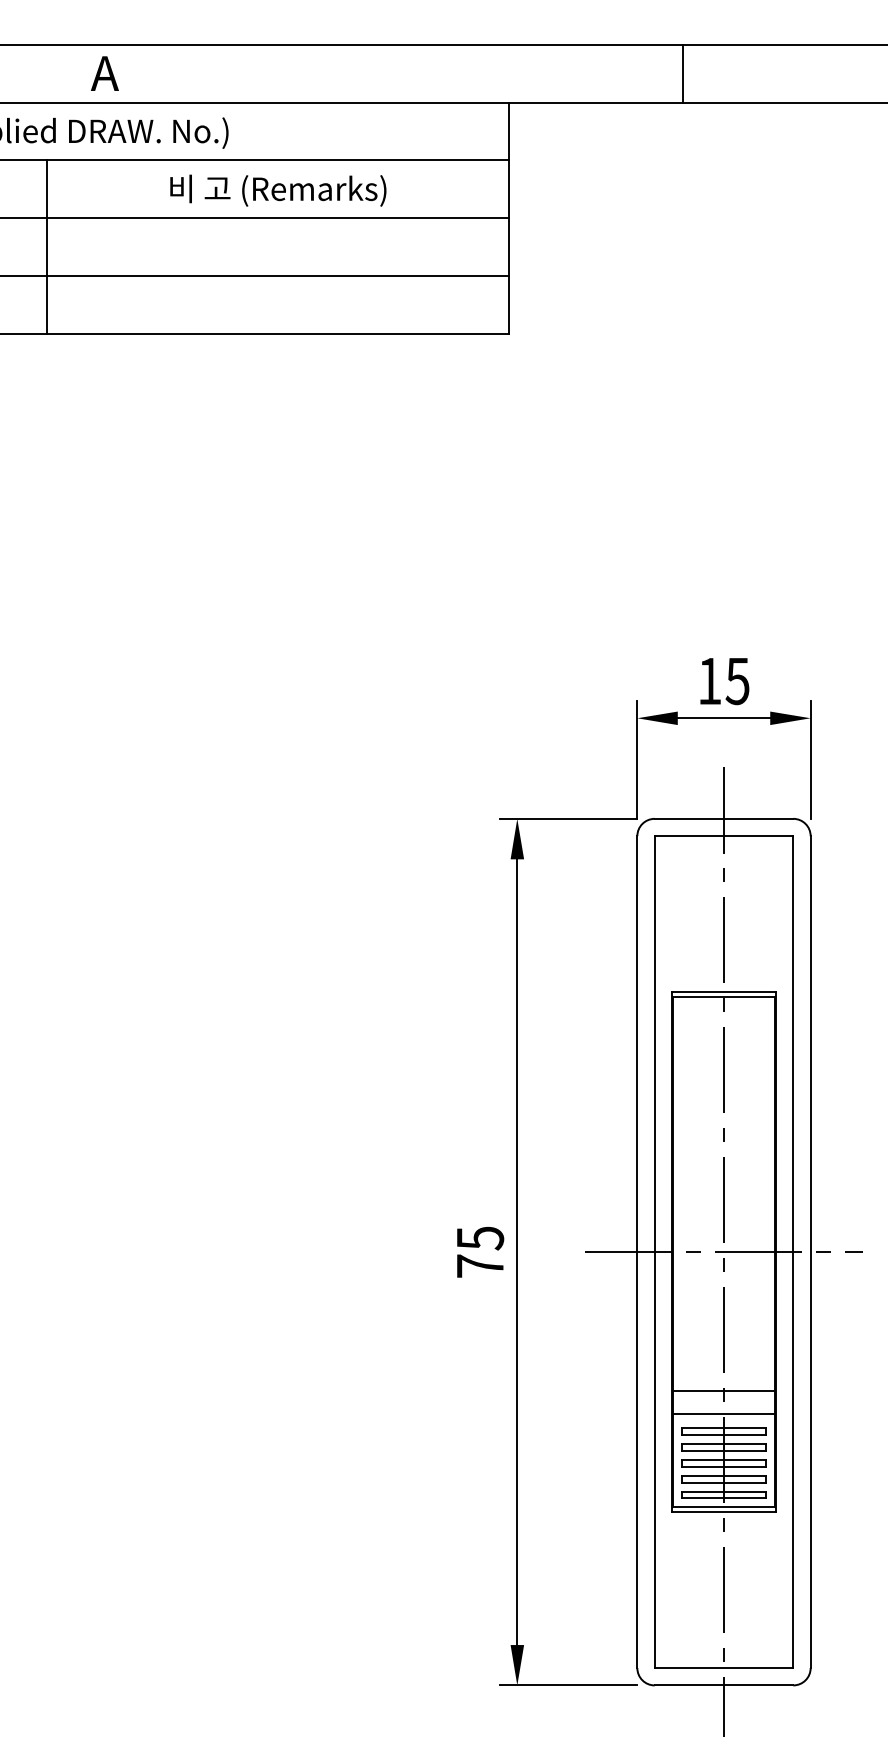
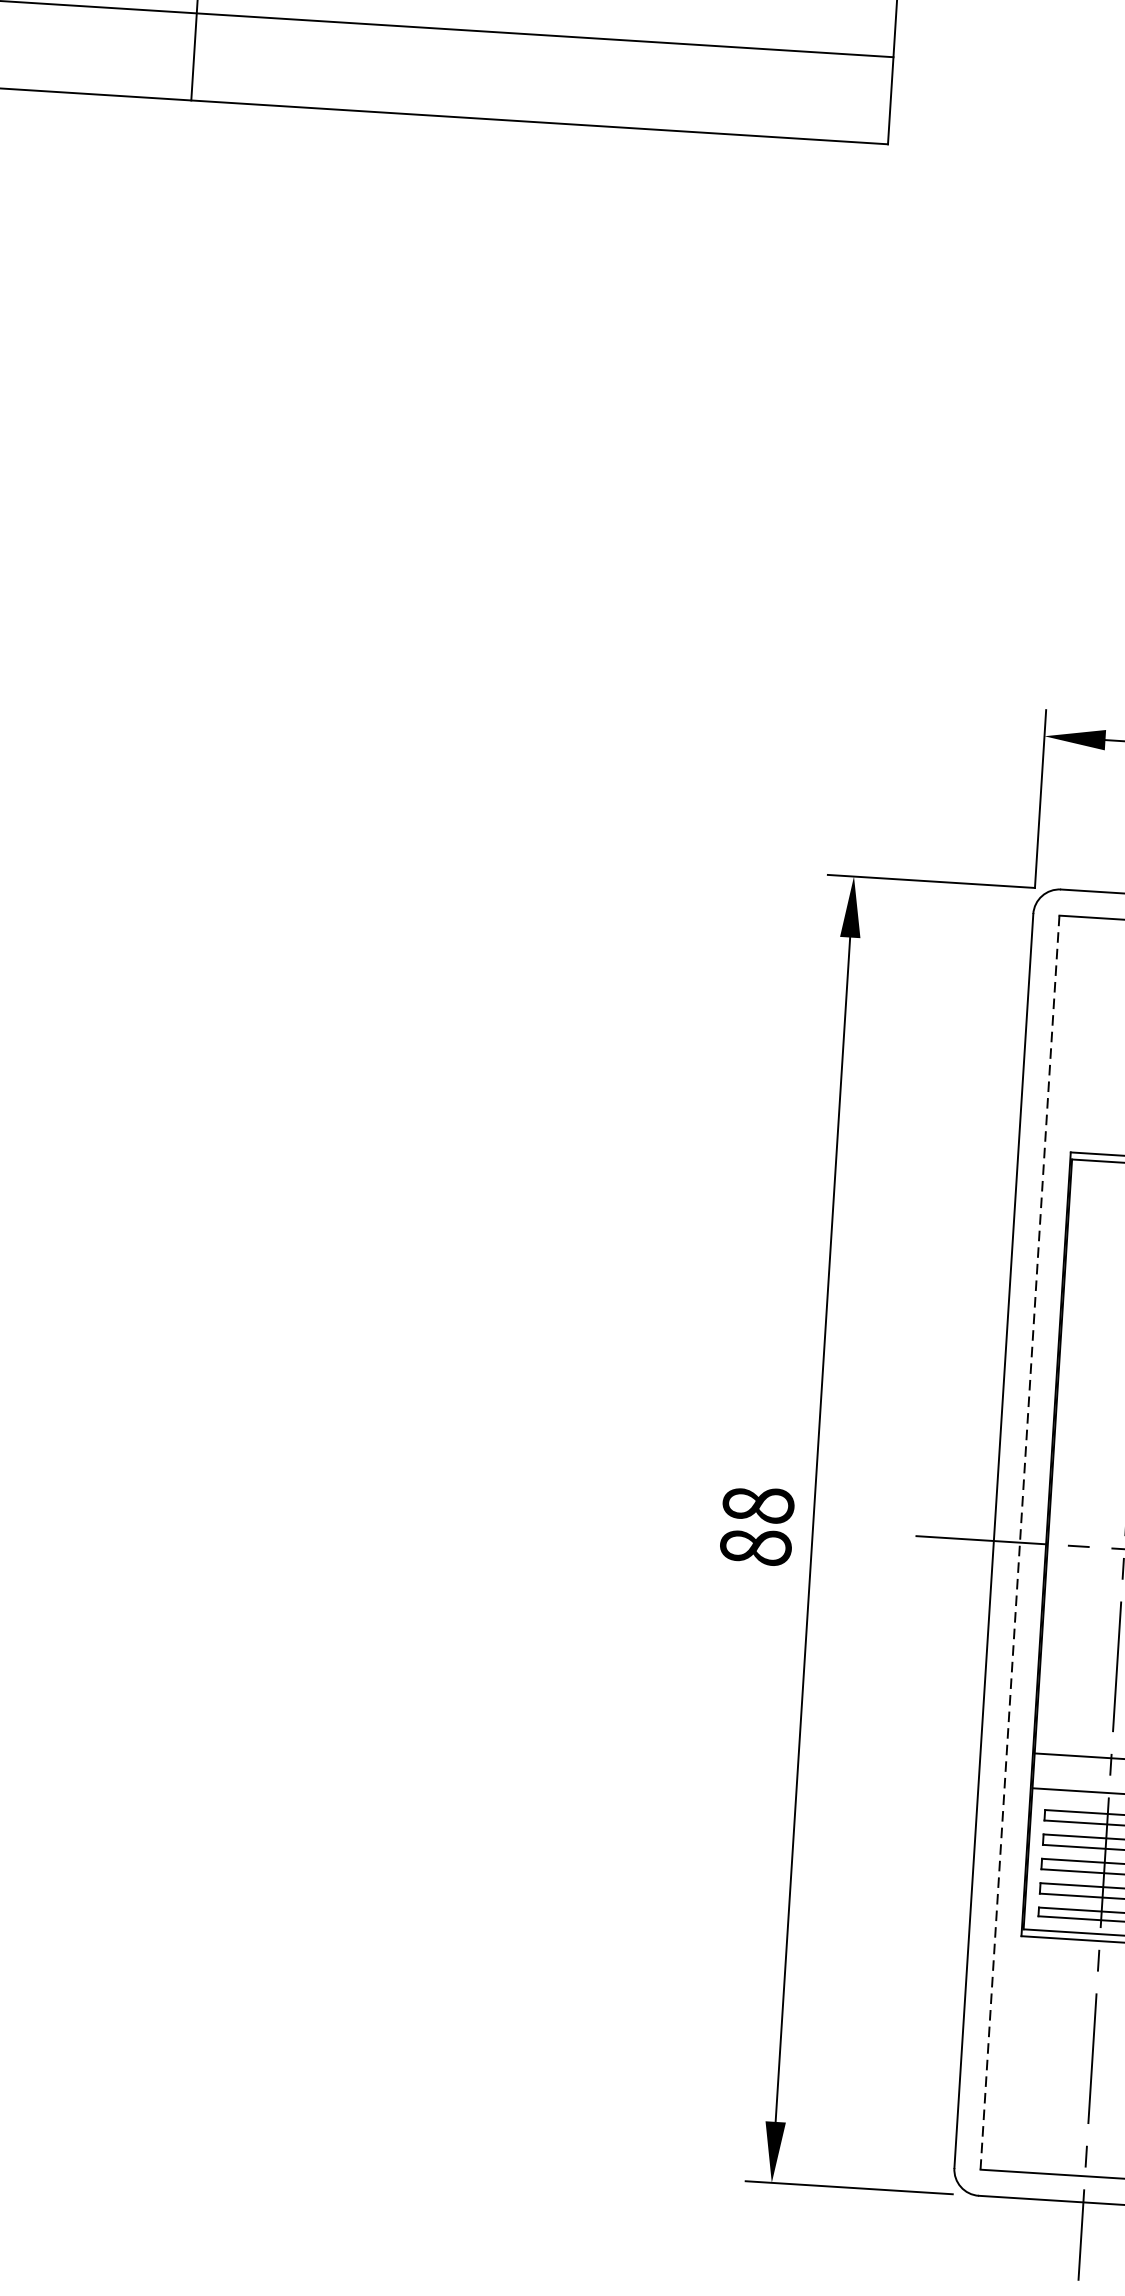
text: (480, 1251) -> (757, 1525), 75 -> 88
line: (654, 1252) -> (1019, 1543), solid -> dashed

